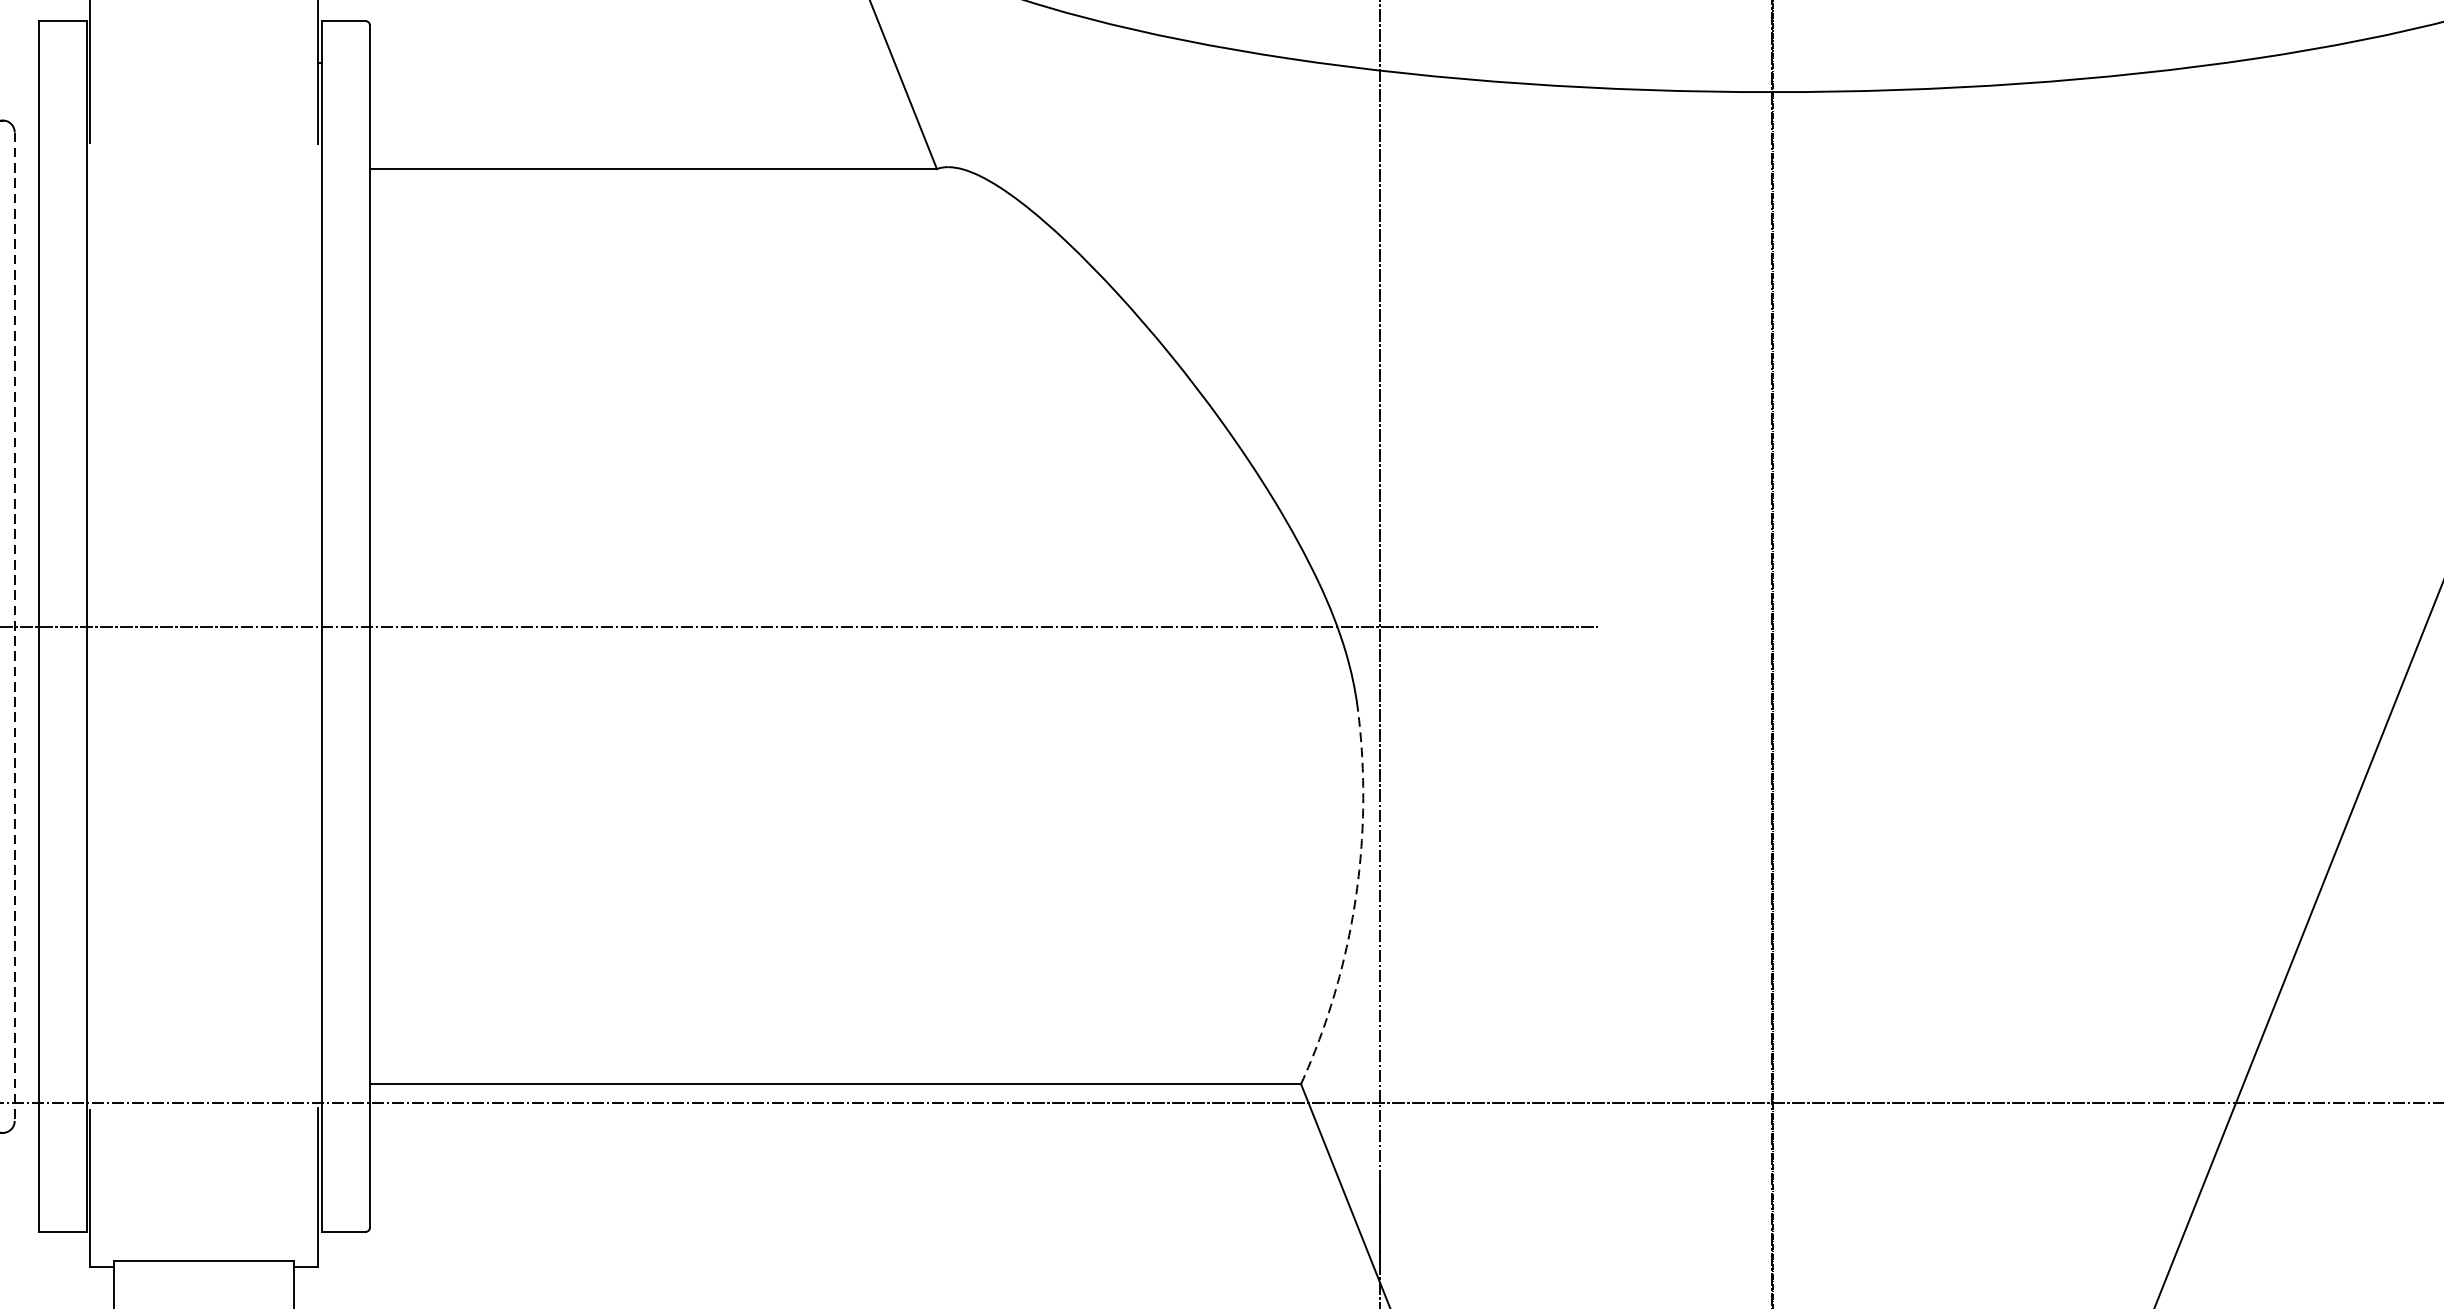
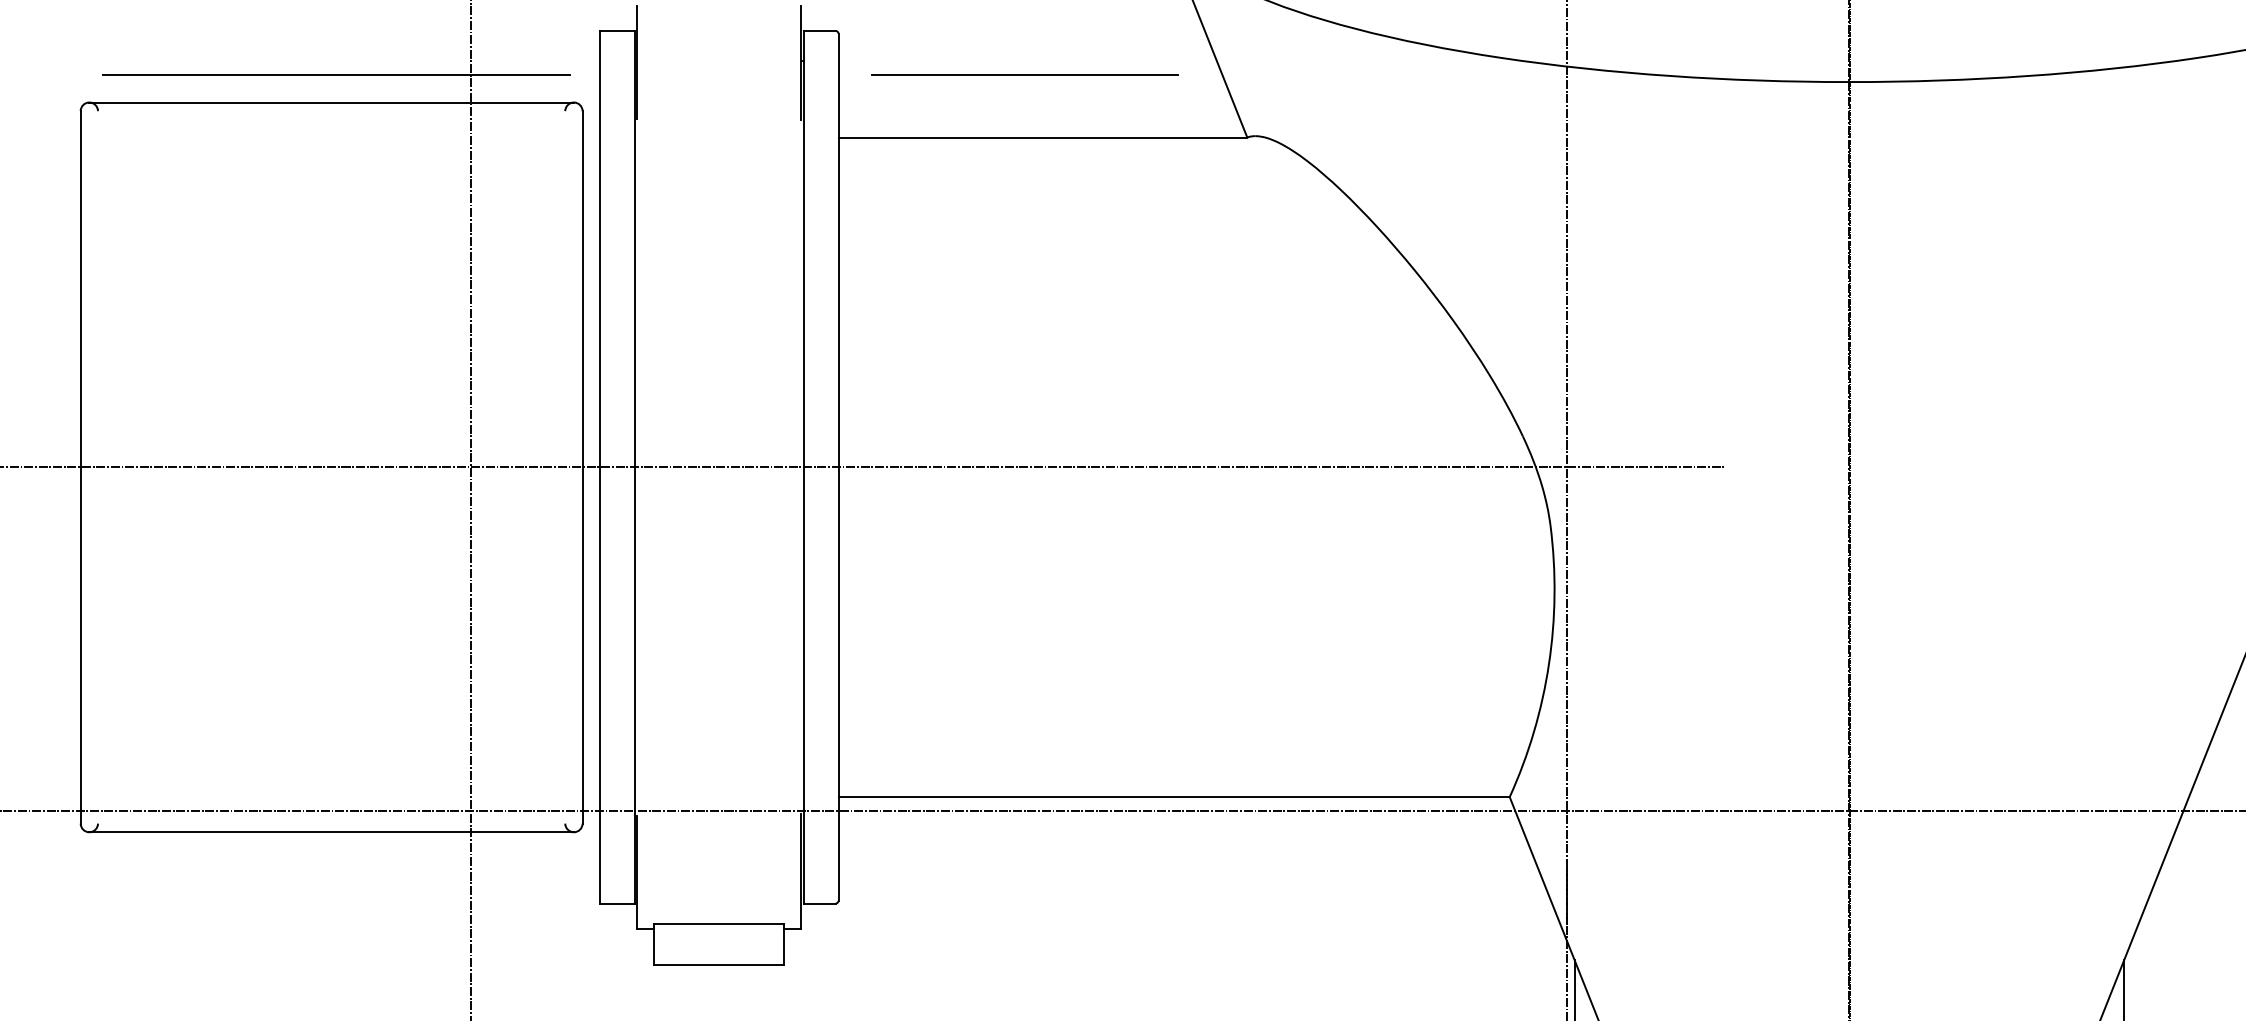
line: (627, 81) -> (1024, 74), added
line: (14, 626) -> (582, 467), dashed -> solid
arc: (1354, 900) -> (1548, 664), dashed -> solid

